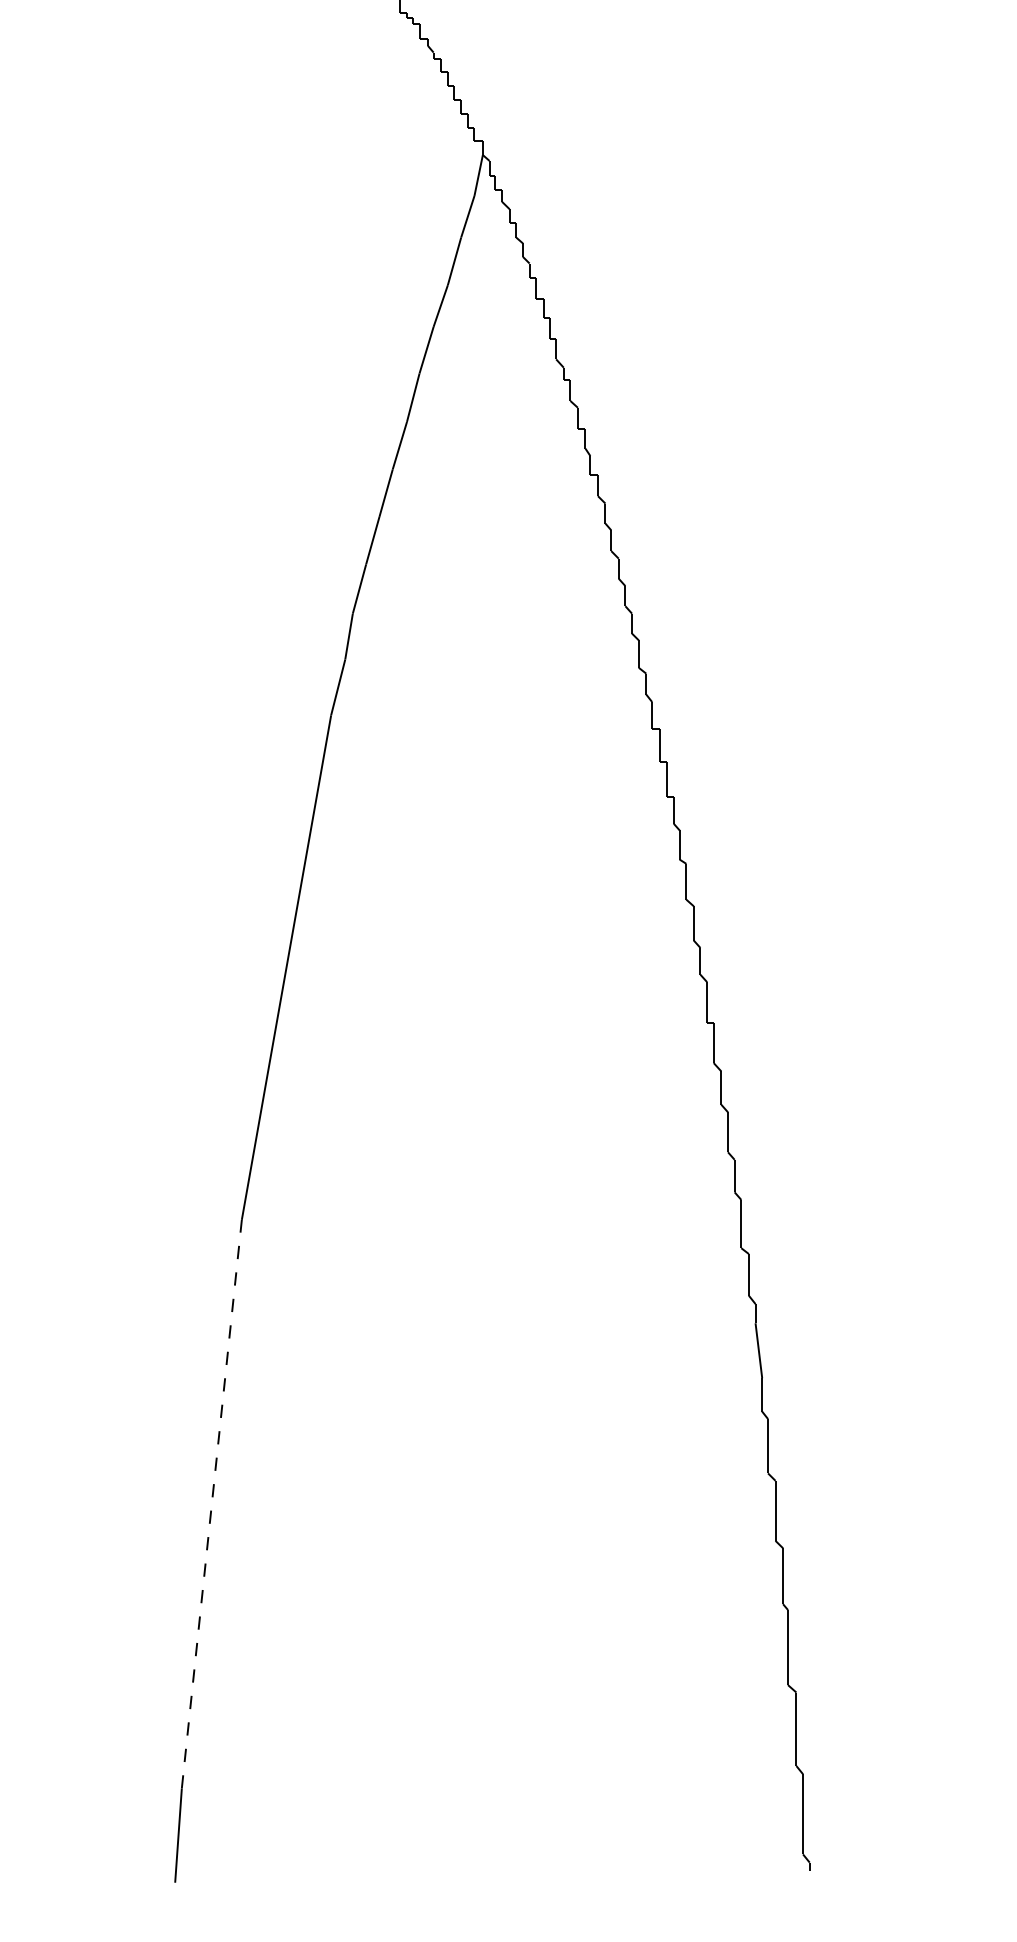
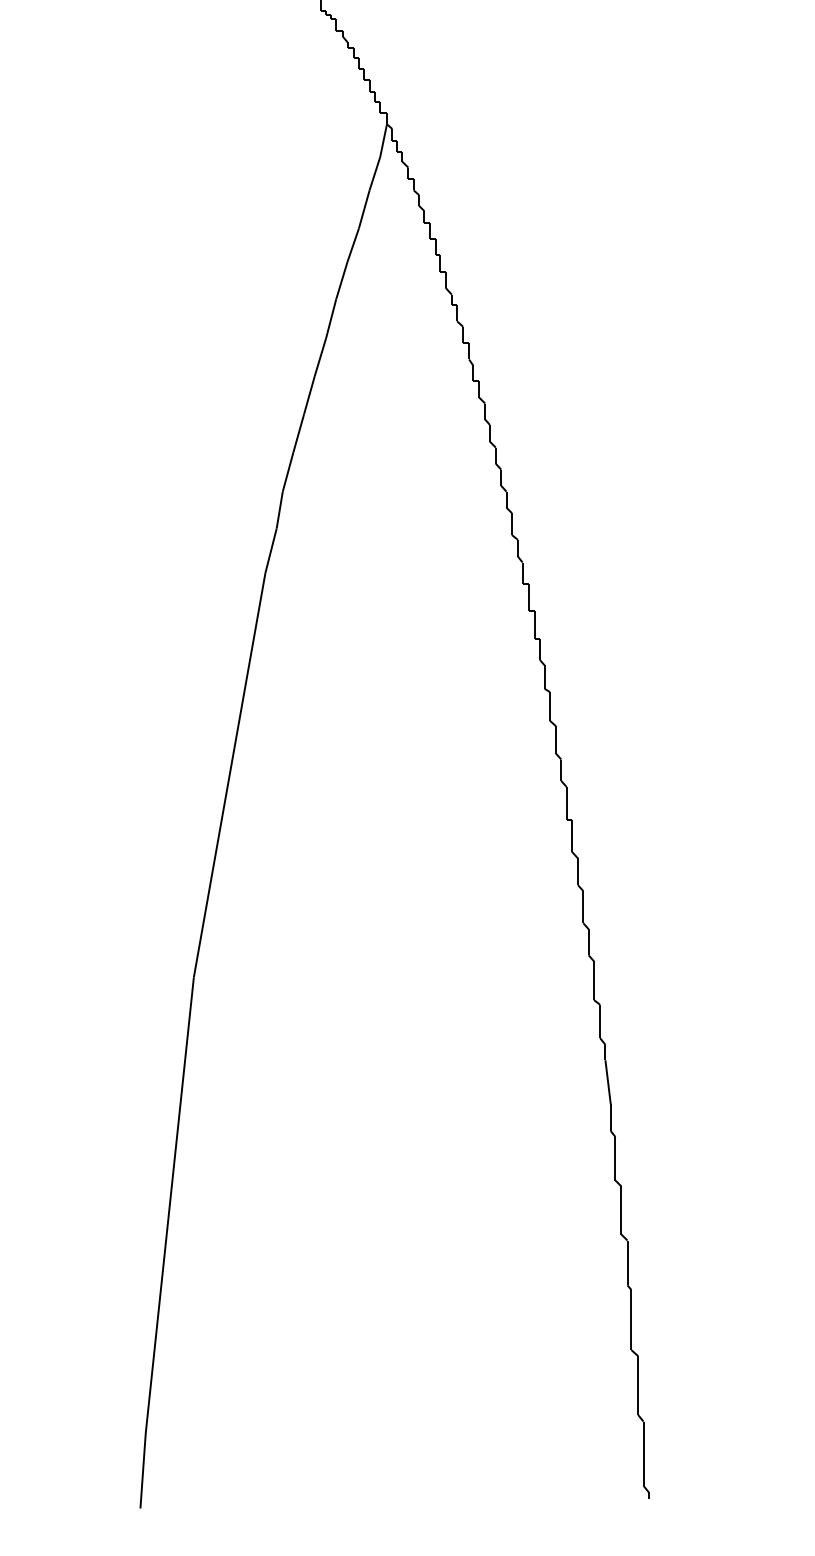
line: (211, 1504) -> (169, 1205), dashed -> solid

